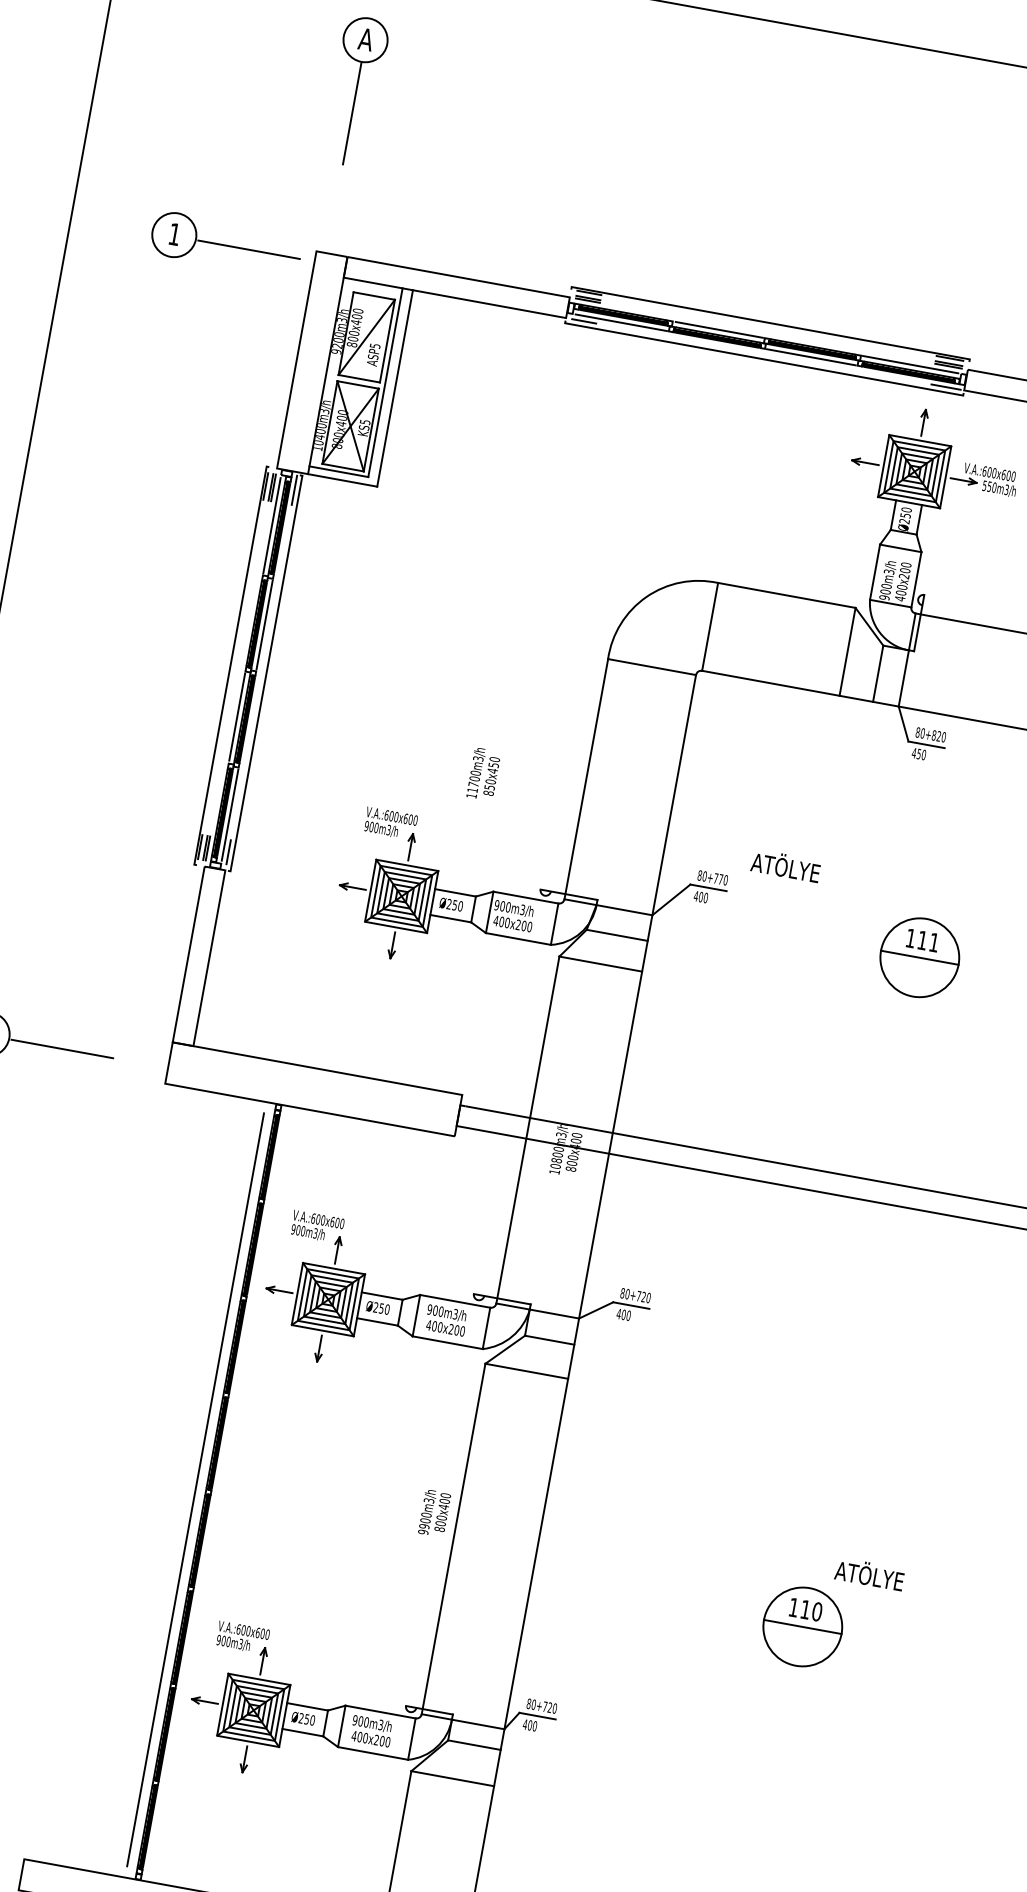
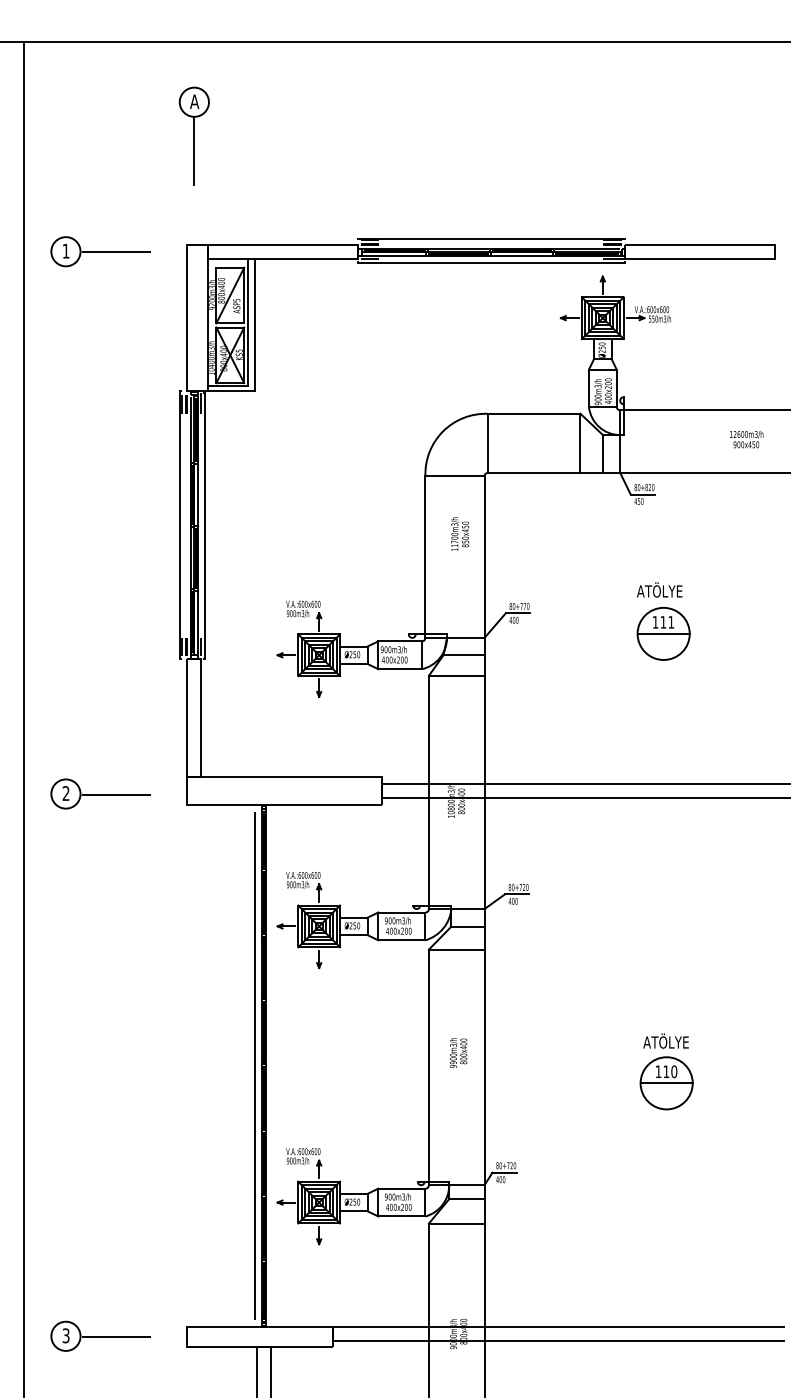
part: (225, 244) -> (100, 251), moved
text: (484, 773) -> (460, 533), moved
text: (785, 865) -> (659, 589), moved
text: (434, 1512) -> (458, 1052), moved
text: (869, 1573) -> (665, 1040), moved

